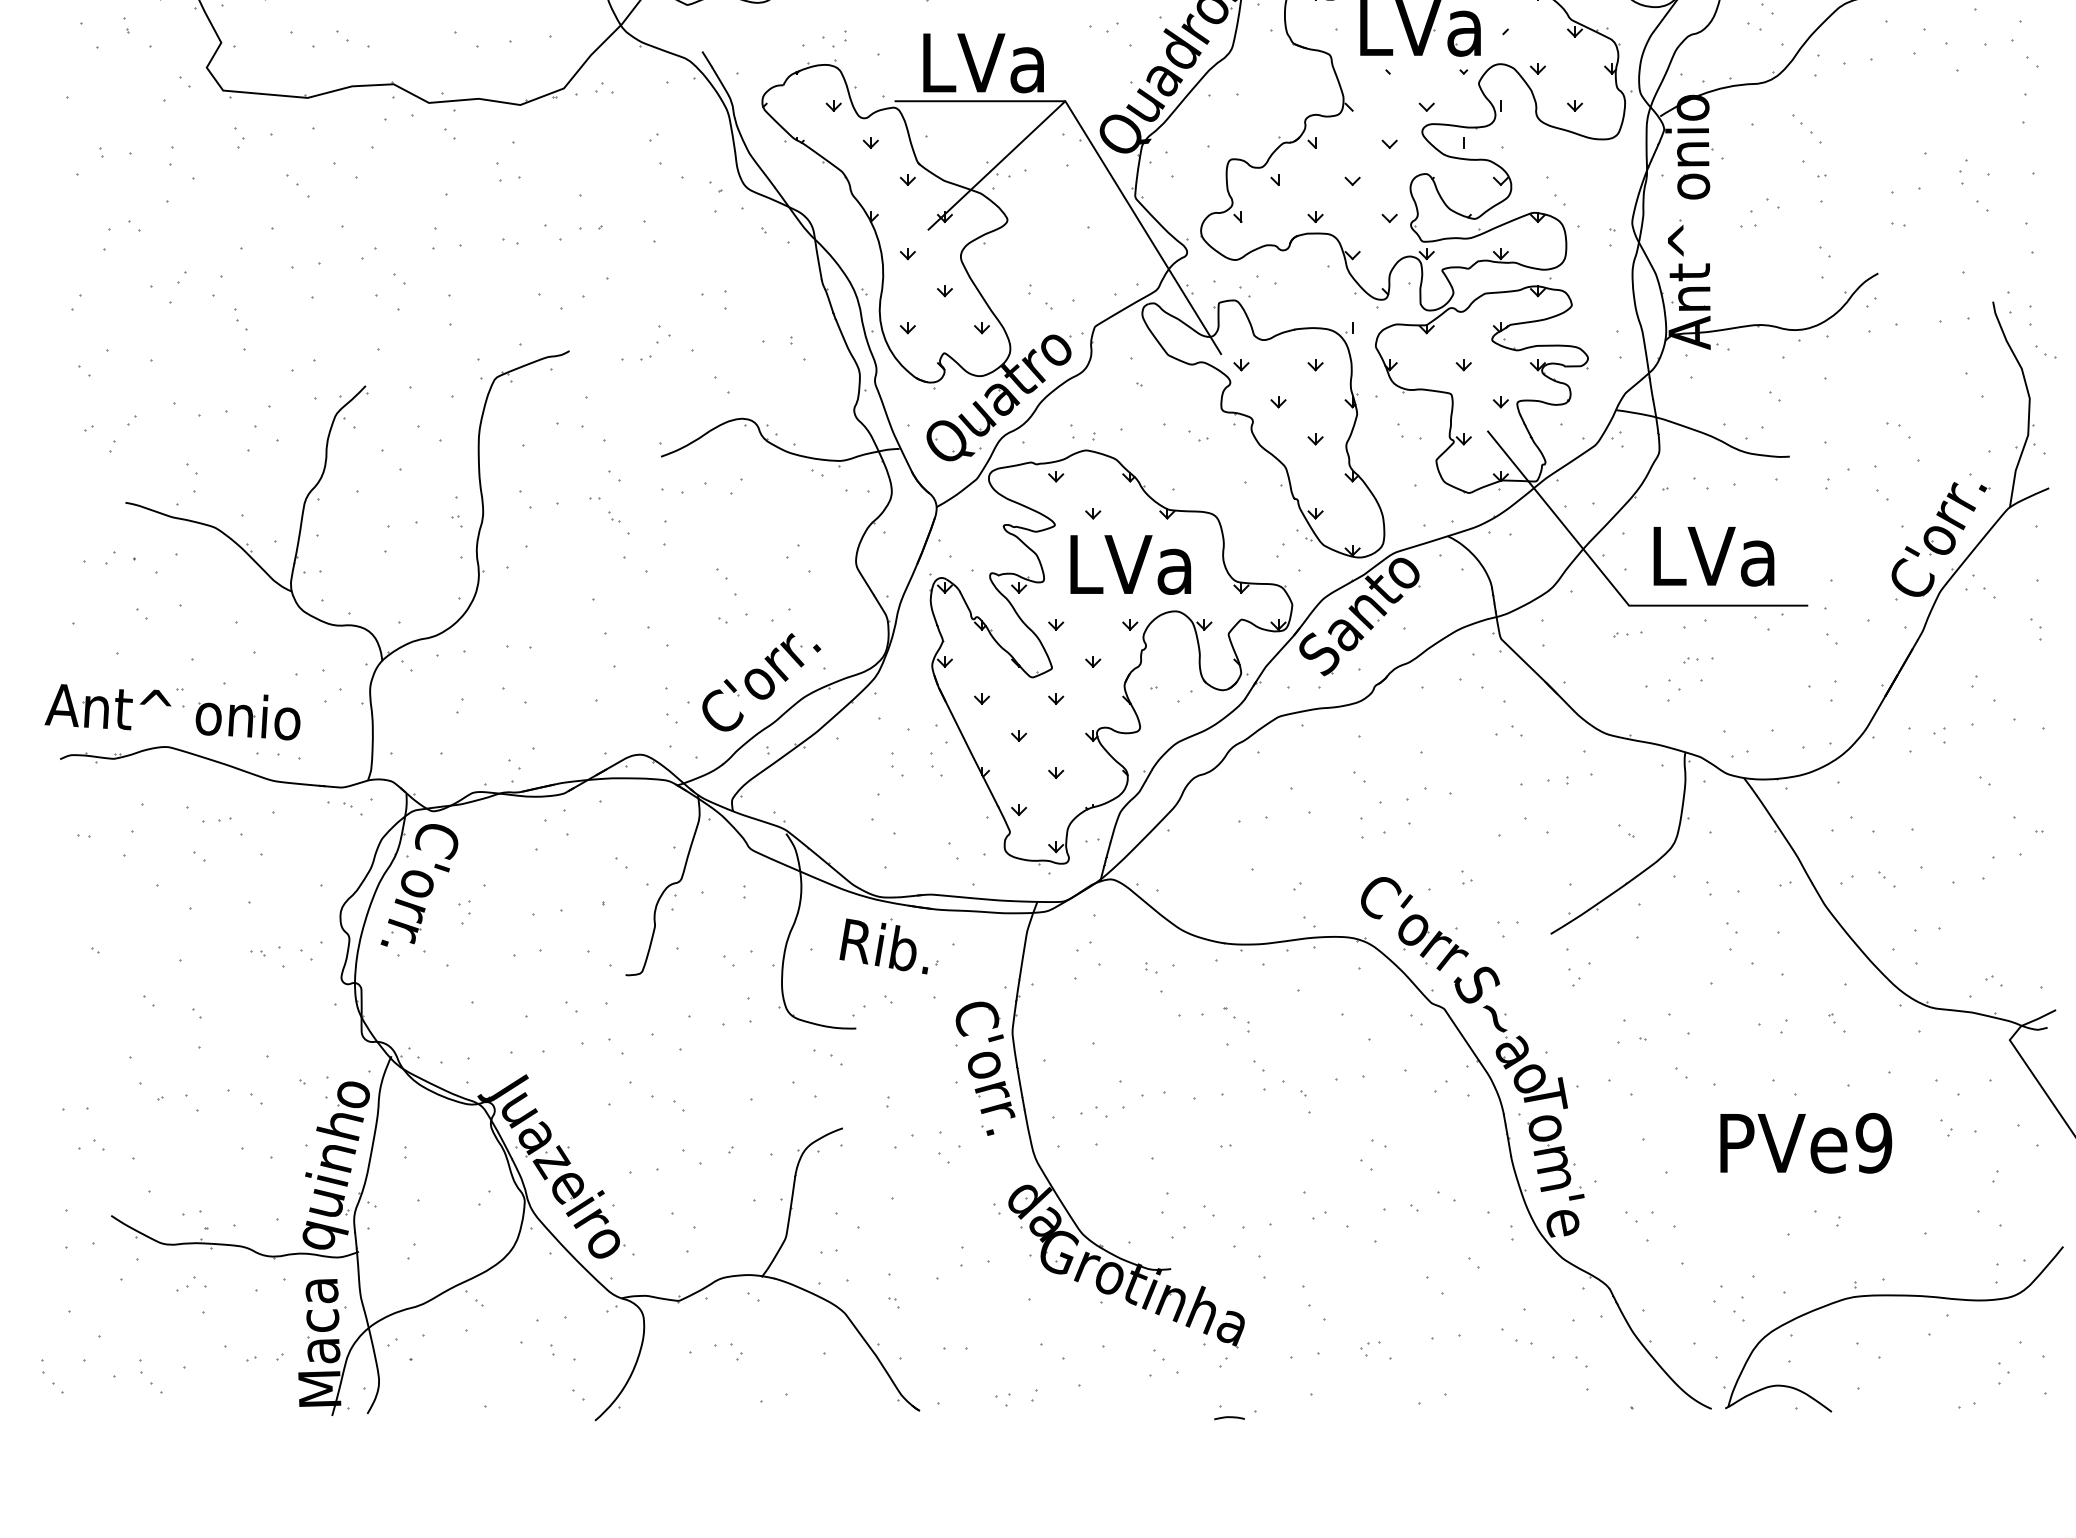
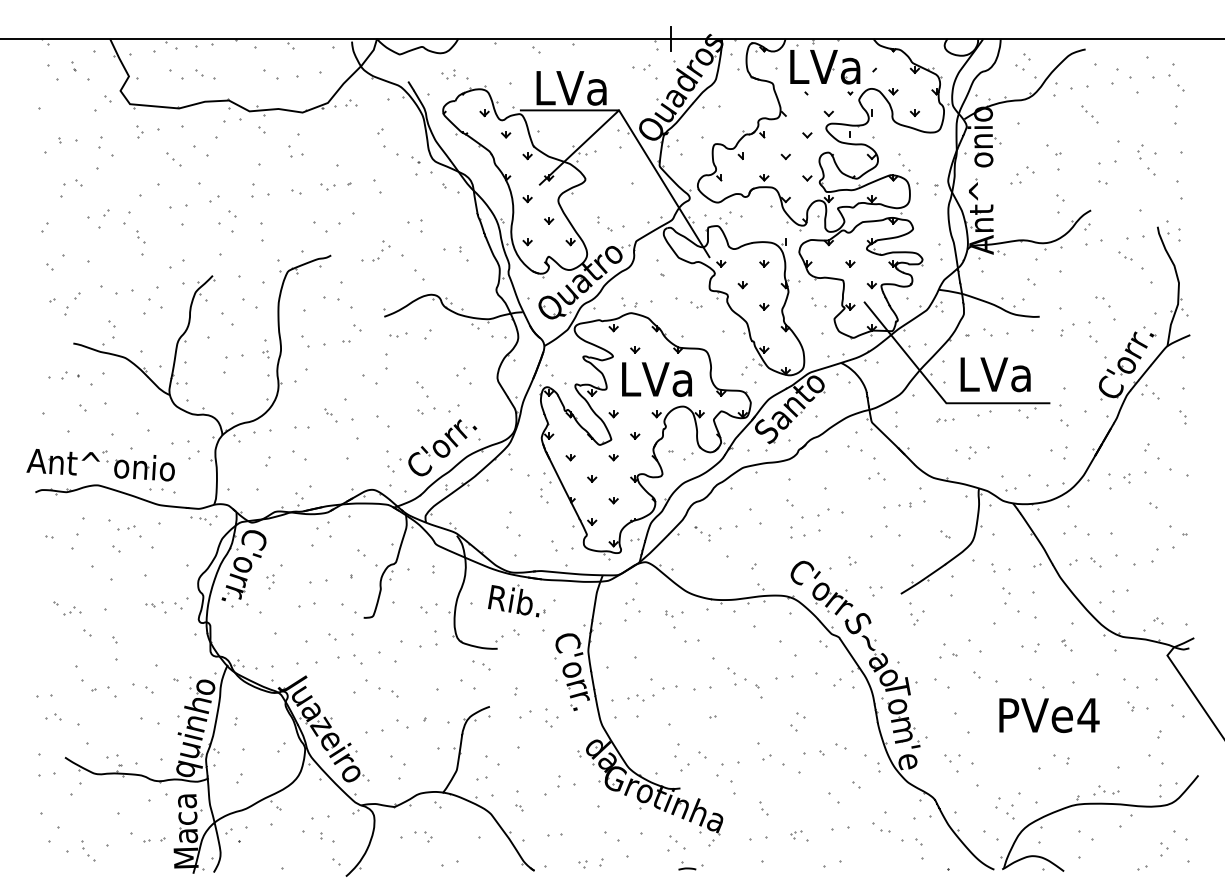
part: (835, 39) -> (448, 74), moved
part: (1806, 128) -> (1089, 114), moved
part: (563, 232) -> (327, 186), size x0.62
part: (2046, 351) -> (1125, 255), moved
part: (685, 487) -> (398, 334), size x0.62
part: (618, 523) -> (330, 415), moved
part: (1698, 661) -> (986, 435), removed
part: (897, 764) -> (521, 495), removed
part: (1236, 1019) -> (702, 533), moved
text: (1873, 1143) -> (1088, 715), PVe9 -> PVe4
part: (1908, 1270) -> (1108, 789), added
part: (191, 1282) -> (72, 610), moved
part: (1314, 1303) -> (763, 808), size x0.62
part: (53, 1375) -> (31, 850), removed
part: (1234, 1412) -> (690, 865), moved

